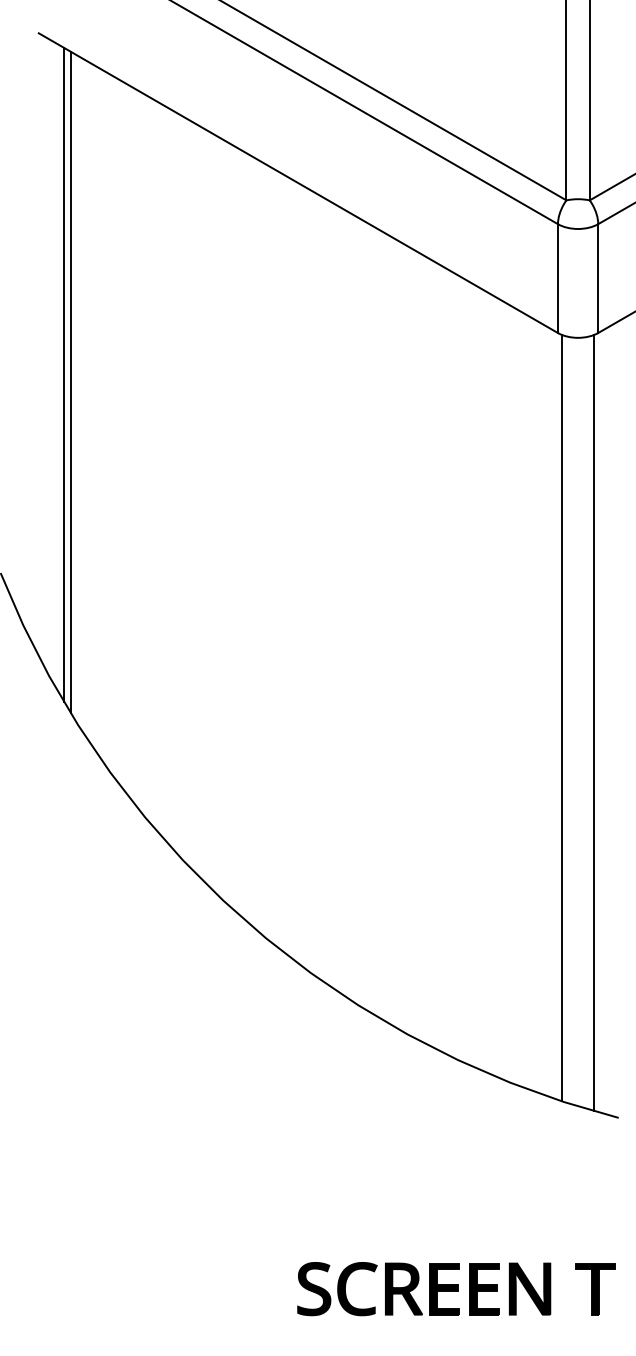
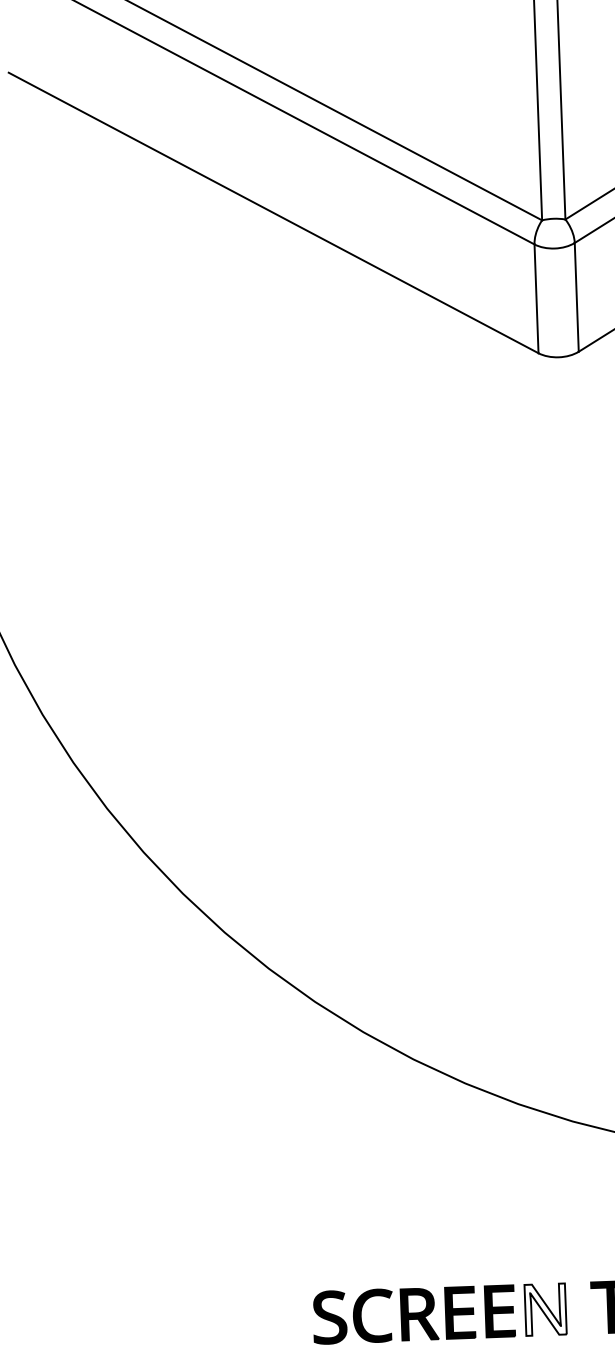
line: (64, 374) -> (46, 412), removed
line: (71, 382) -> (54, 420), removed
line: (562, 717) -> (557, 737), removed
line: (594, 722) -> (589, 741), removed
fill: (529, 1288) -> (545, 1309), removed

